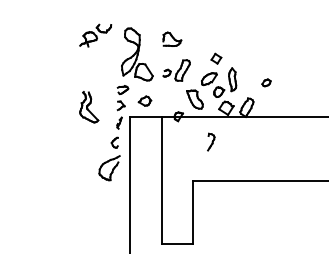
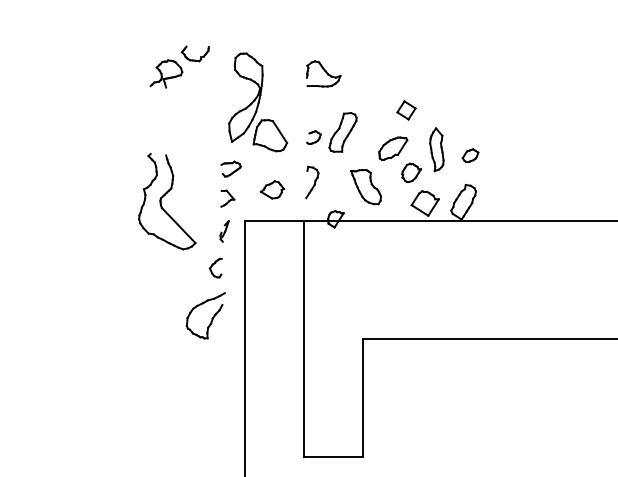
part: (266, 82) -> (470, 154), moved
part: (89, 106) -> (168, 200), size x1.67
part: (211, 141) -> (312, 181), moved

